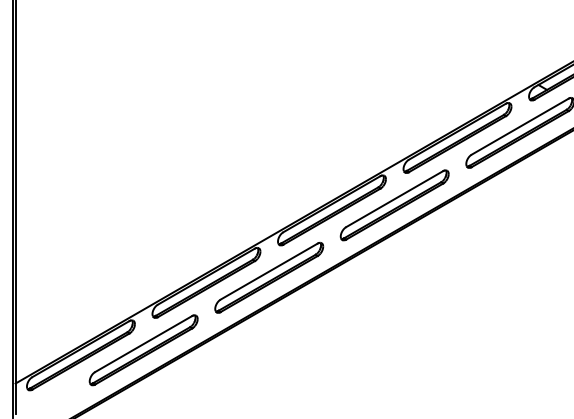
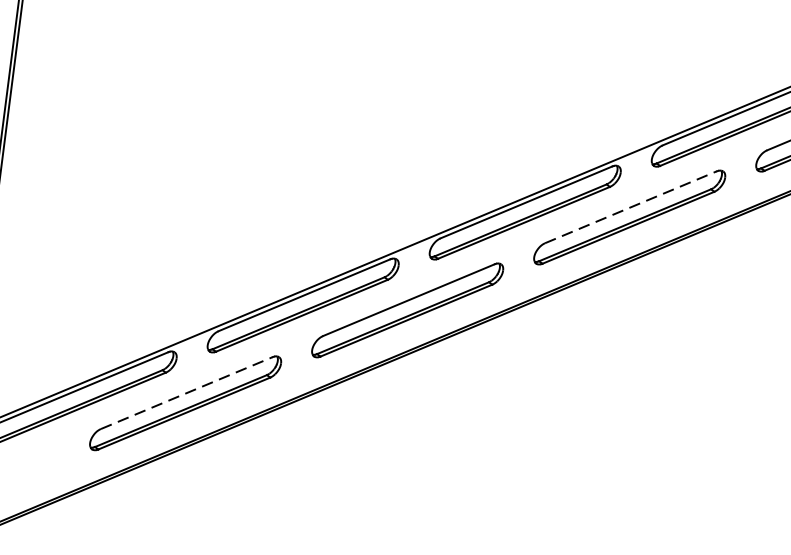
line: (395, 198) -> (632, 206), solid -> dashed
line: (144, 343) -> (188, 392), solid -> dashed

